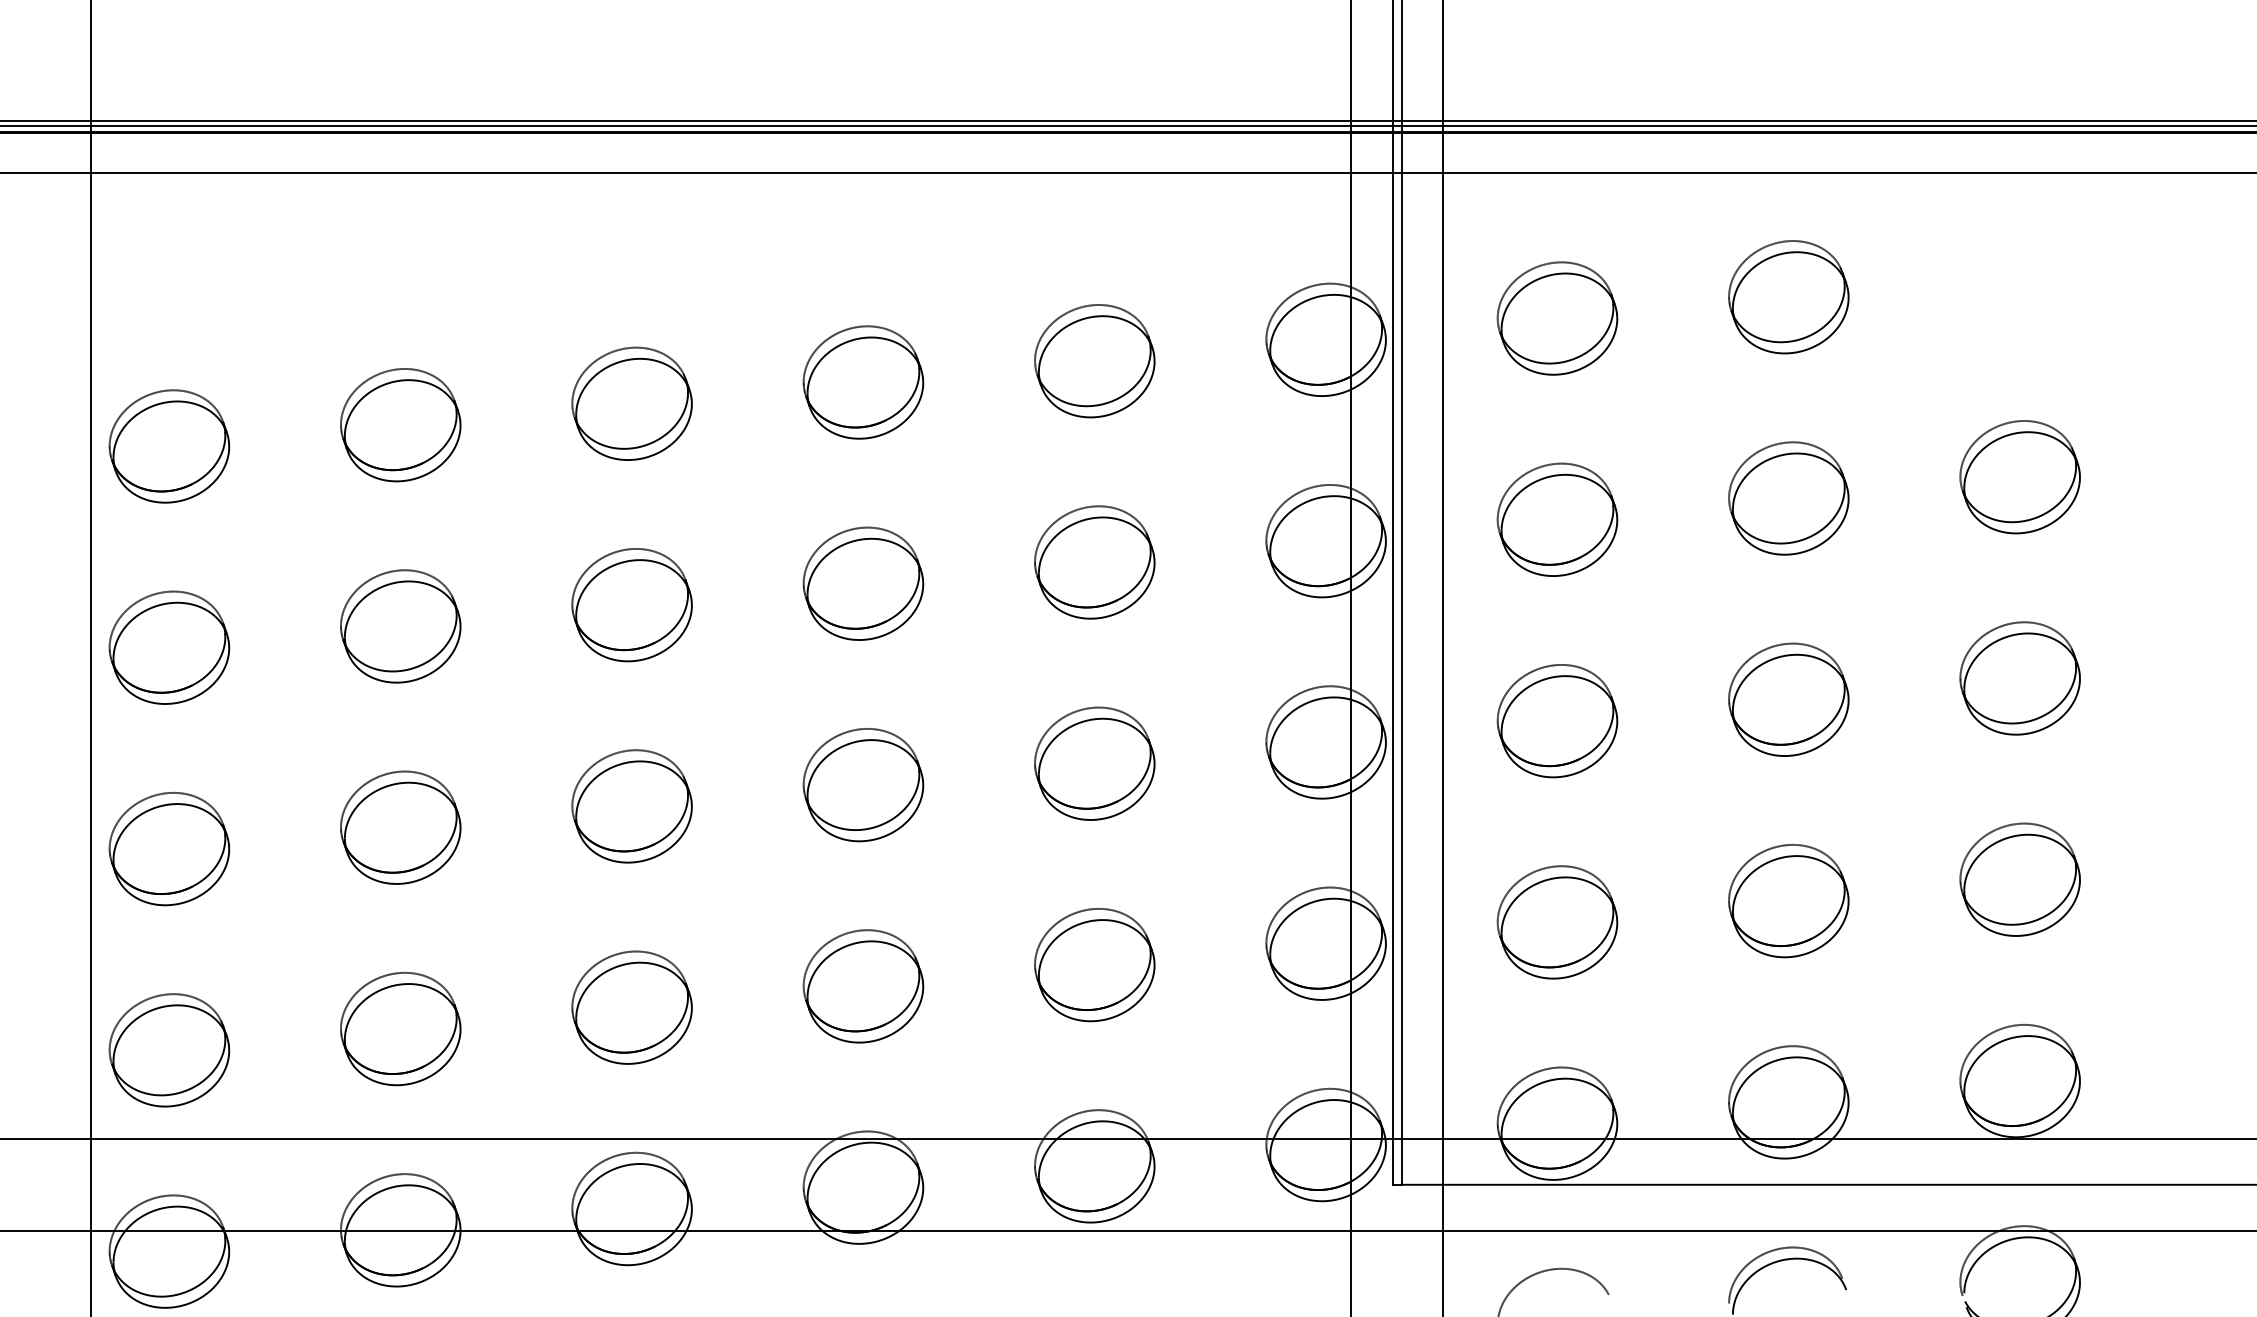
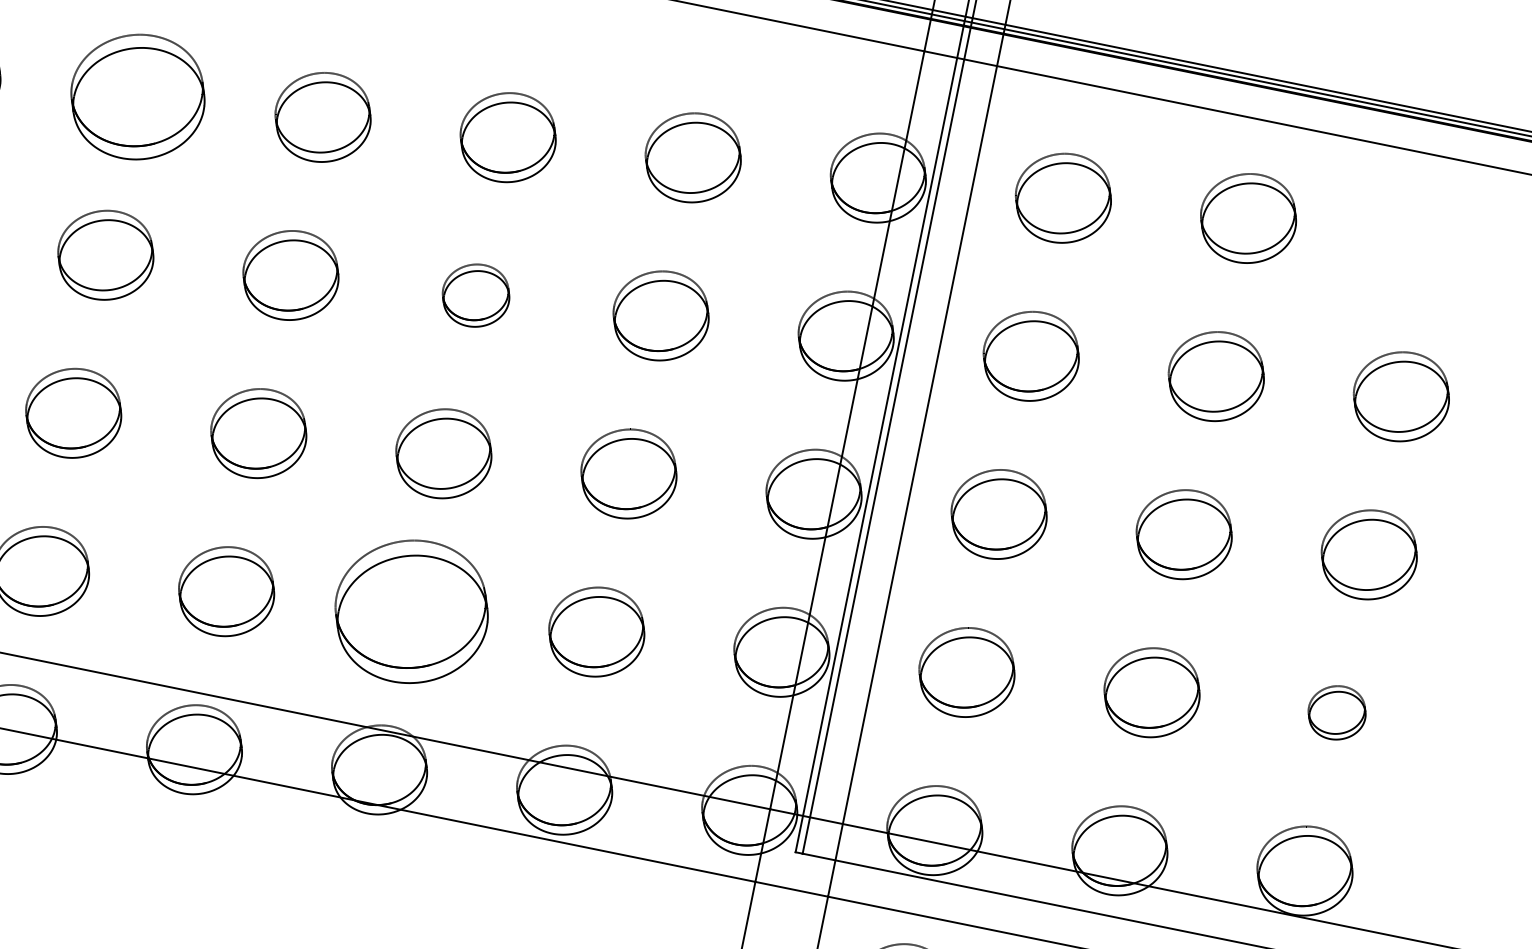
part: (400, 425) -> (137, 97), size x1.4
part: (863, 583) -> (476, 295), size x0.7
part: (2019, 879) -> (1336, 712), size x0.6
part: (863, 986) -> (411, 611), size x1.6

